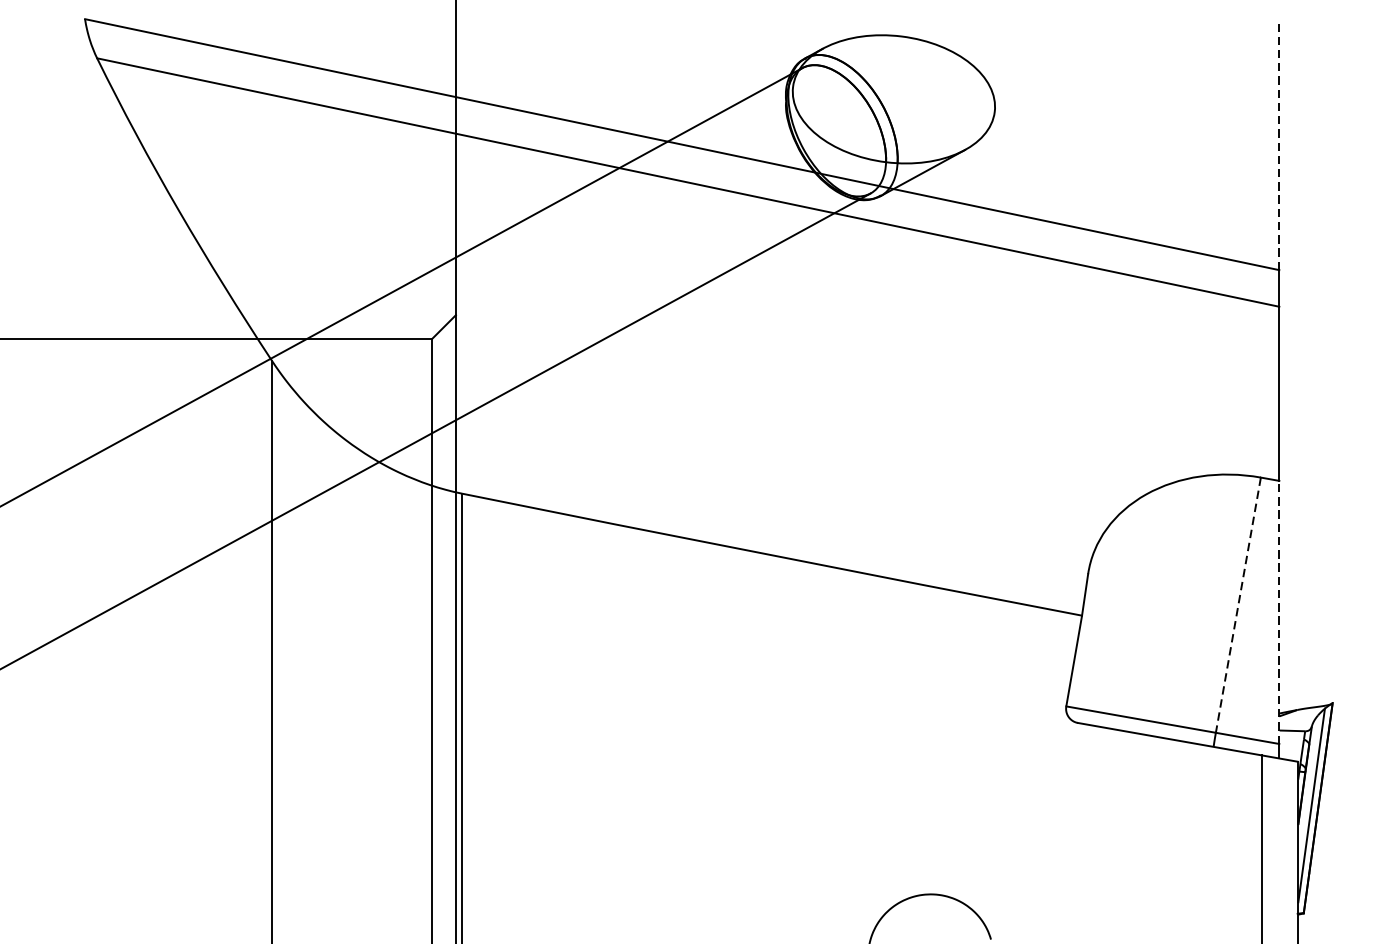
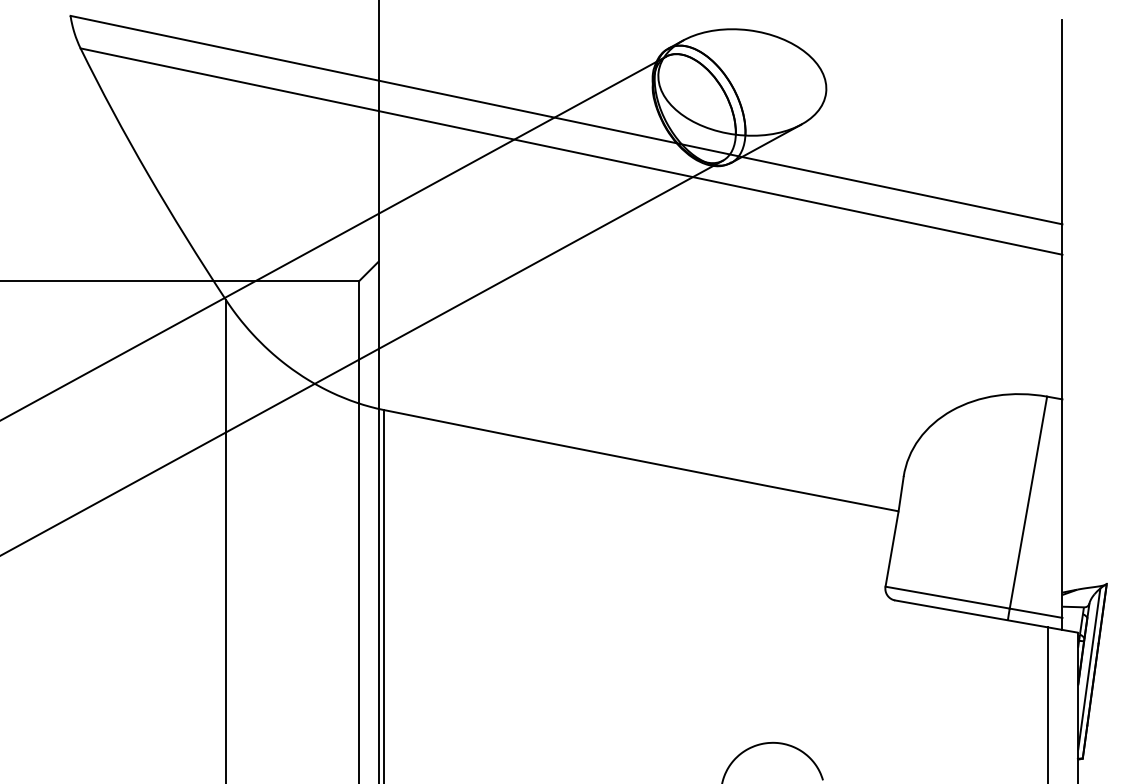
line: (1279, 146) -> (1062, 121), dashed -> solid
line: (1238, 605) -> (1028, 502), dashed -> solid
line: (1279, 612) -> (1062, 508), dashed -> solid

